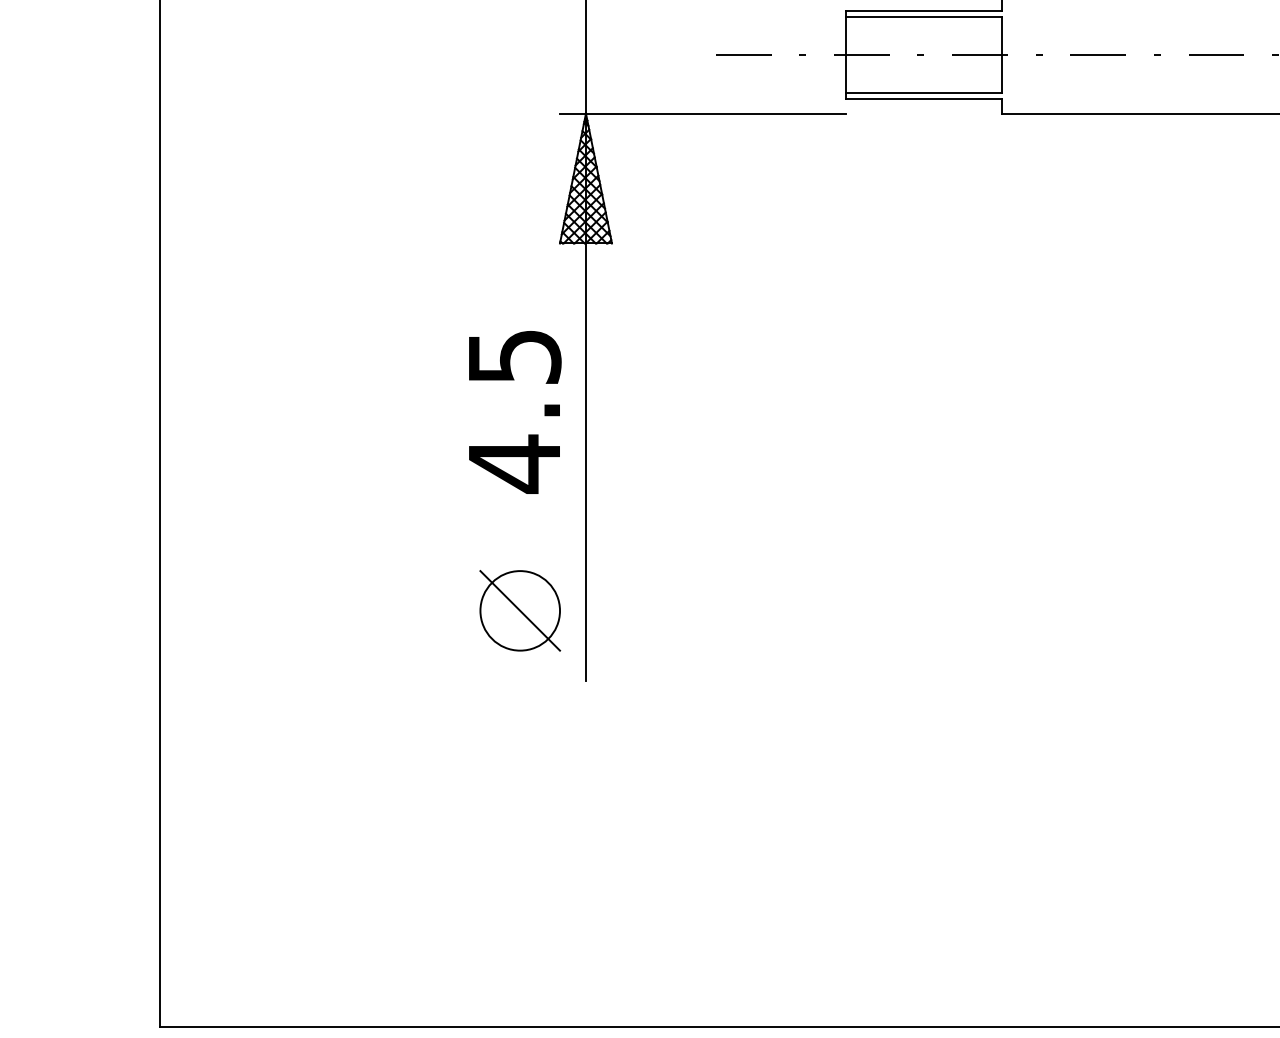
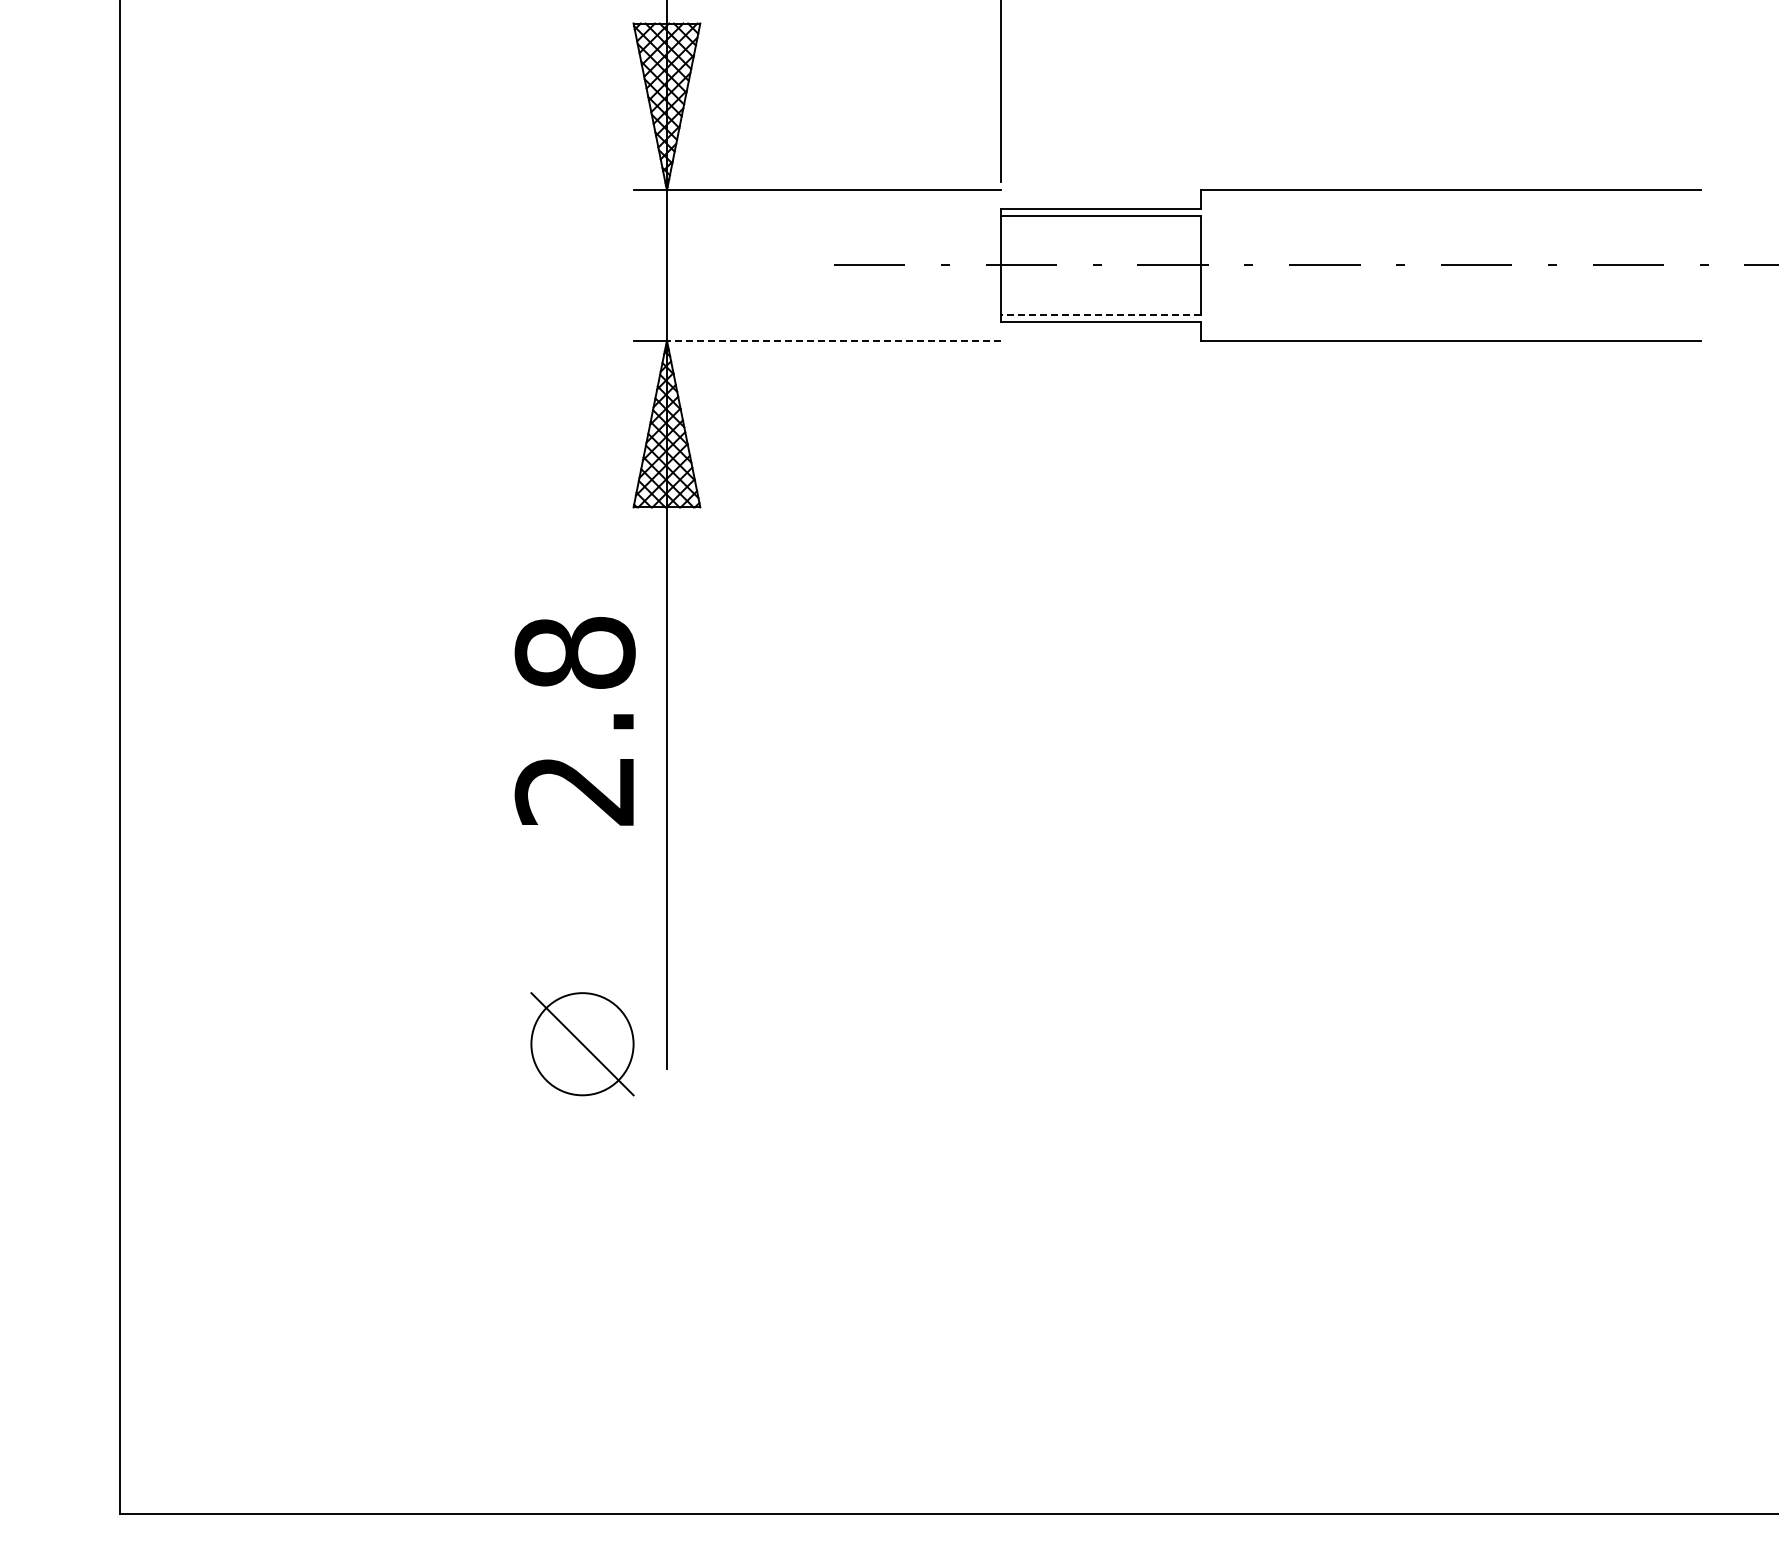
line: (923, 93) -> (1100, 314), solid -> dashed
line: (715, 113) -> (833, 340), solid -> dashed
text: (513, 411) -> (574, 723), 4.5 -> 2.8
part: (520, 611) -> (582, 1044), moved

